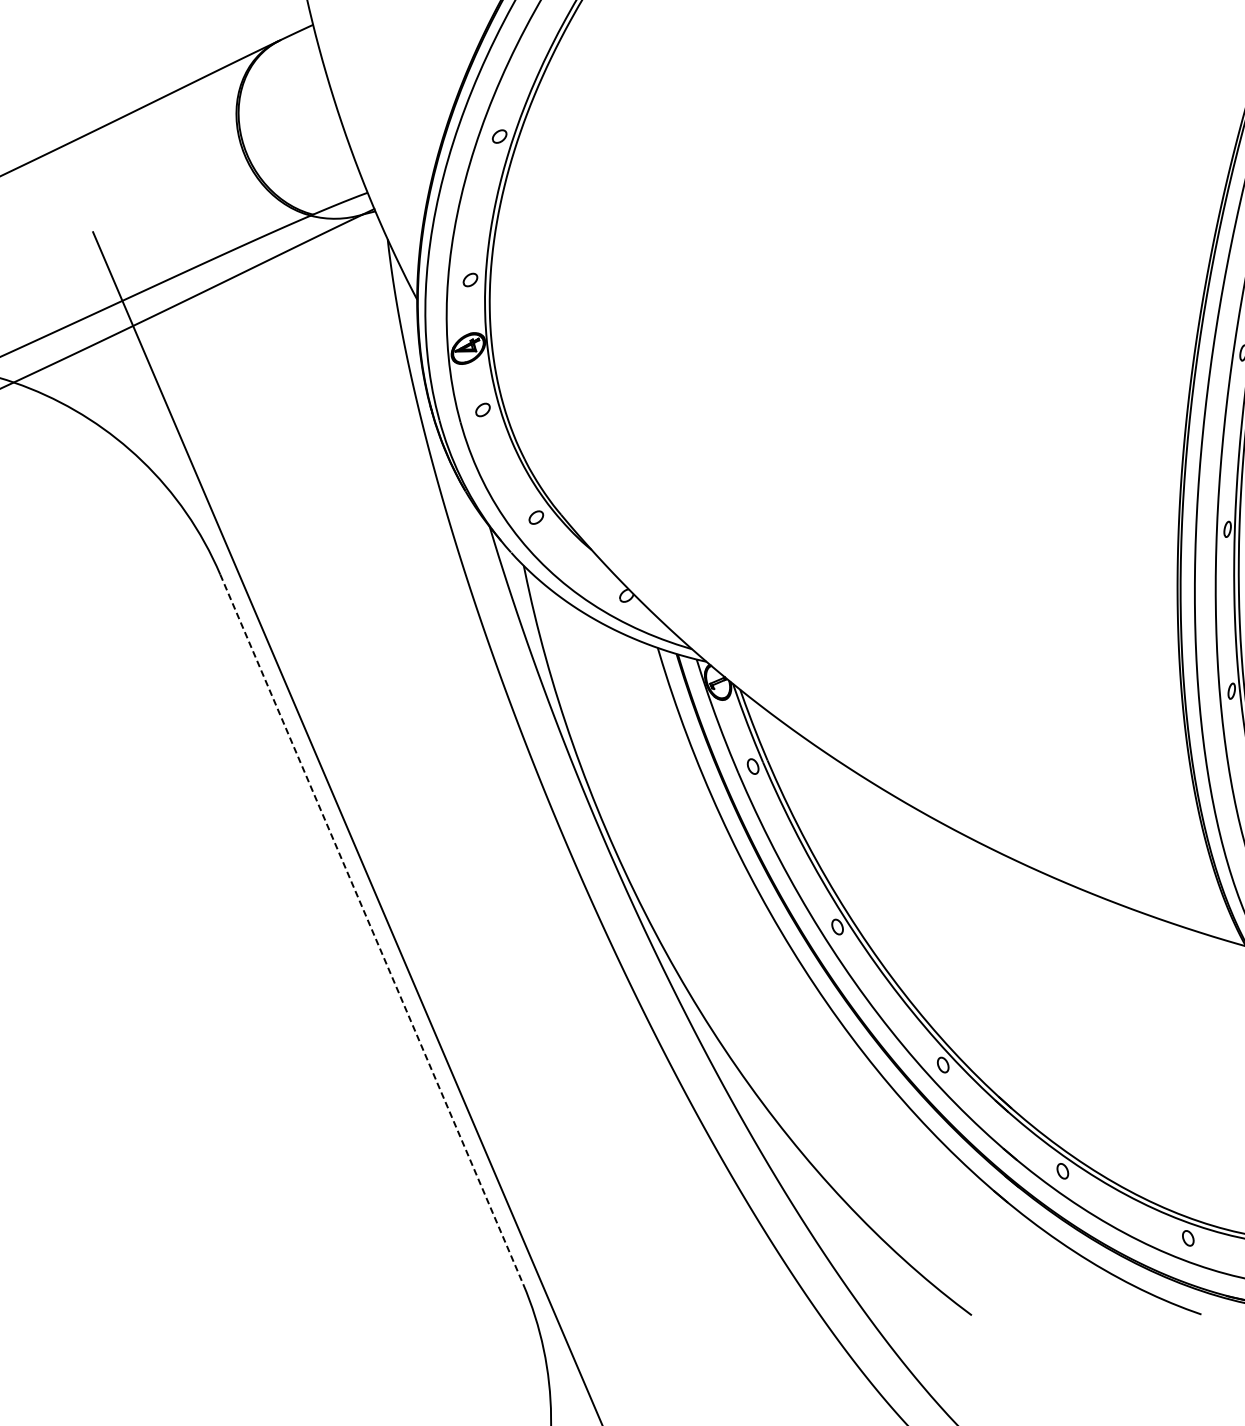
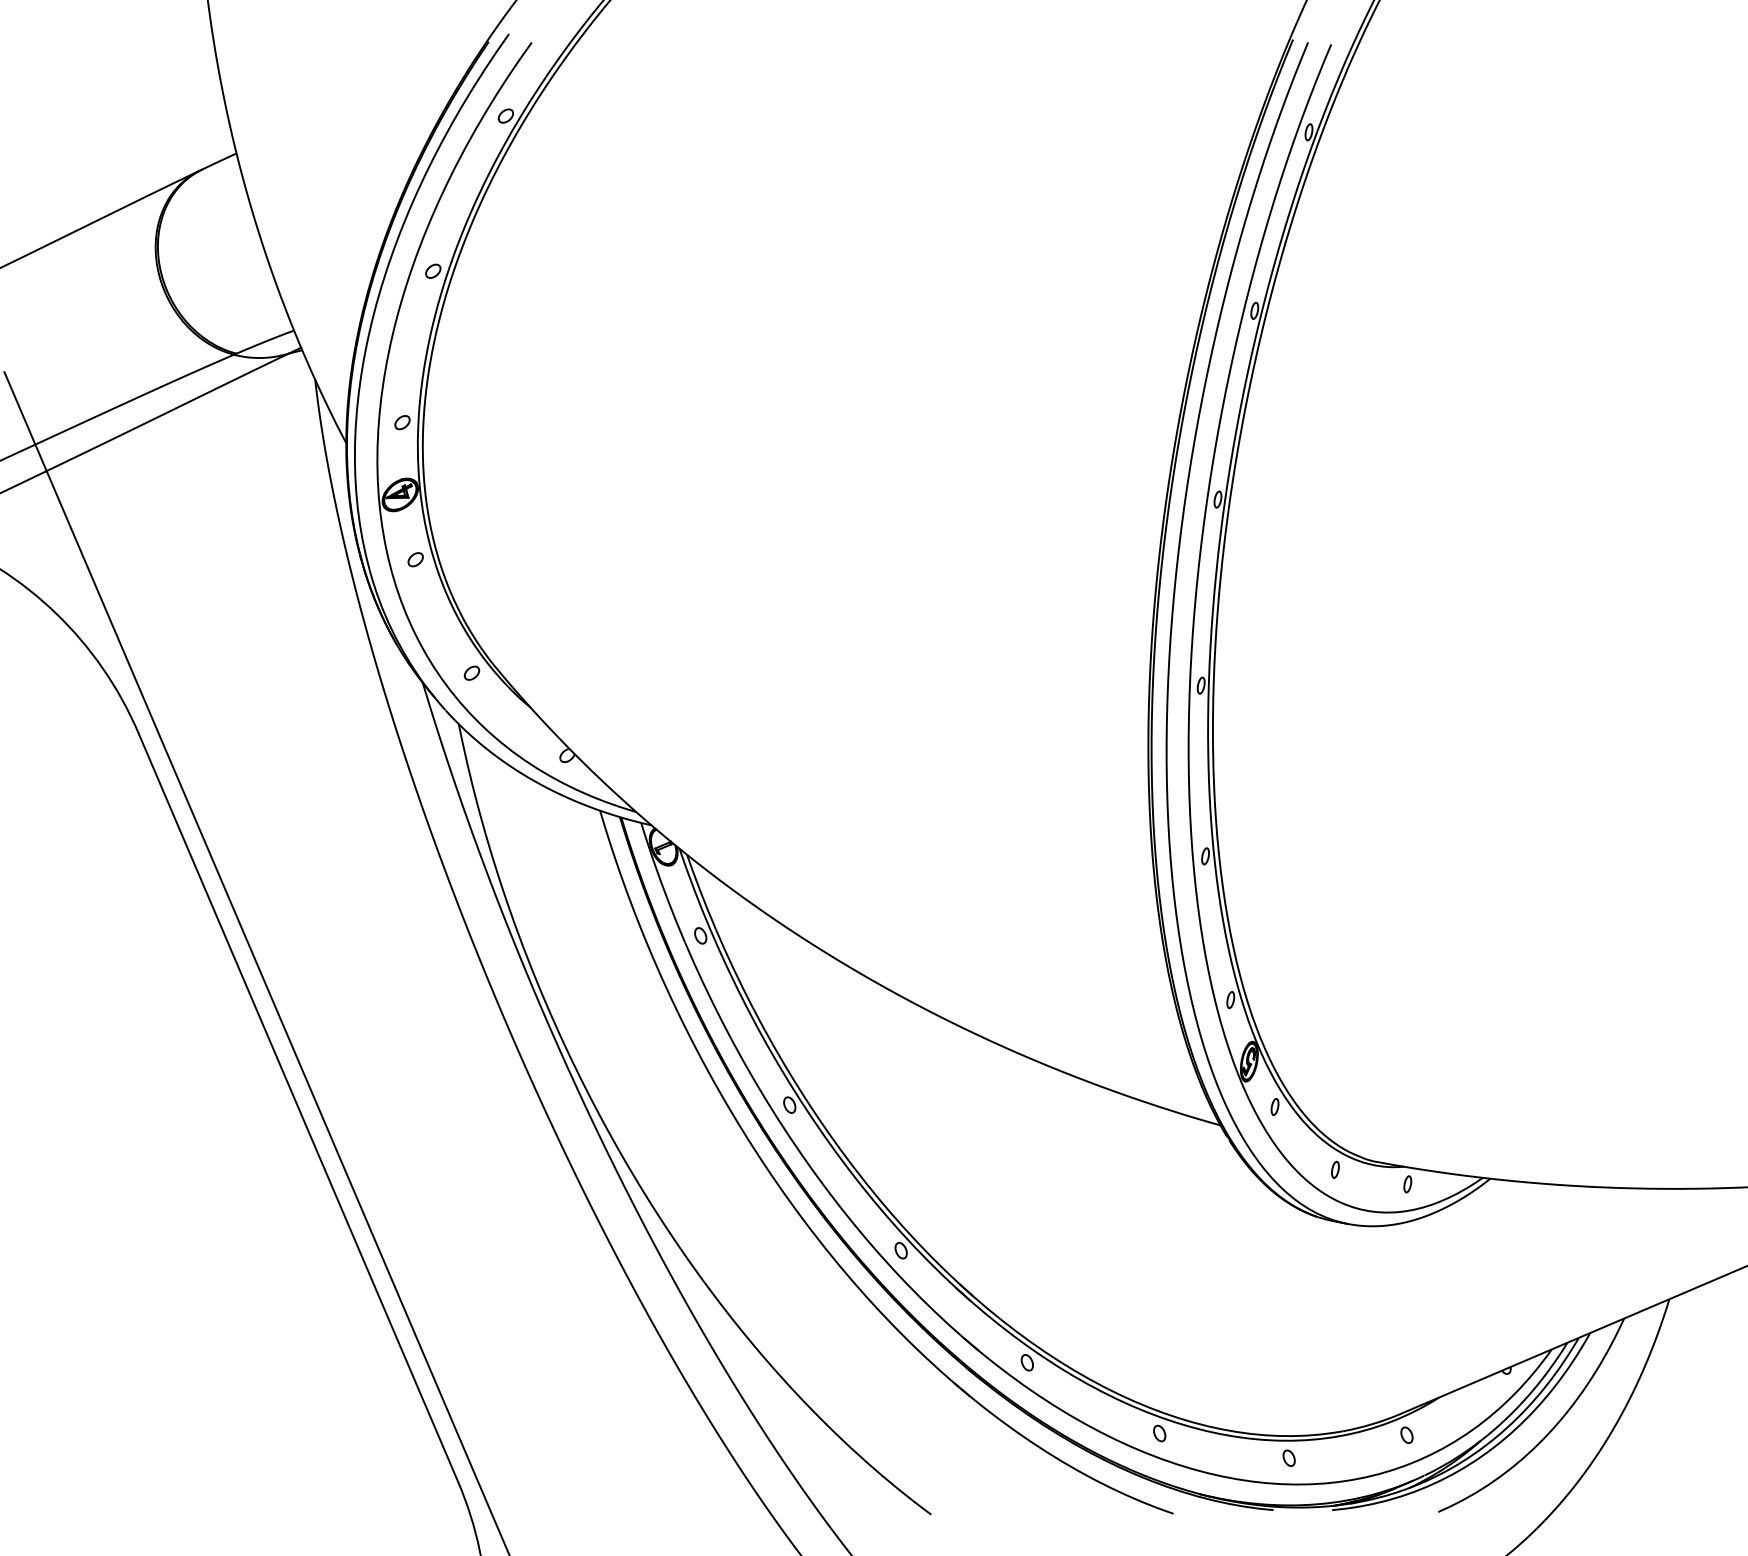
line: (371, 929) -> (298, 1107), dashed -> solid

